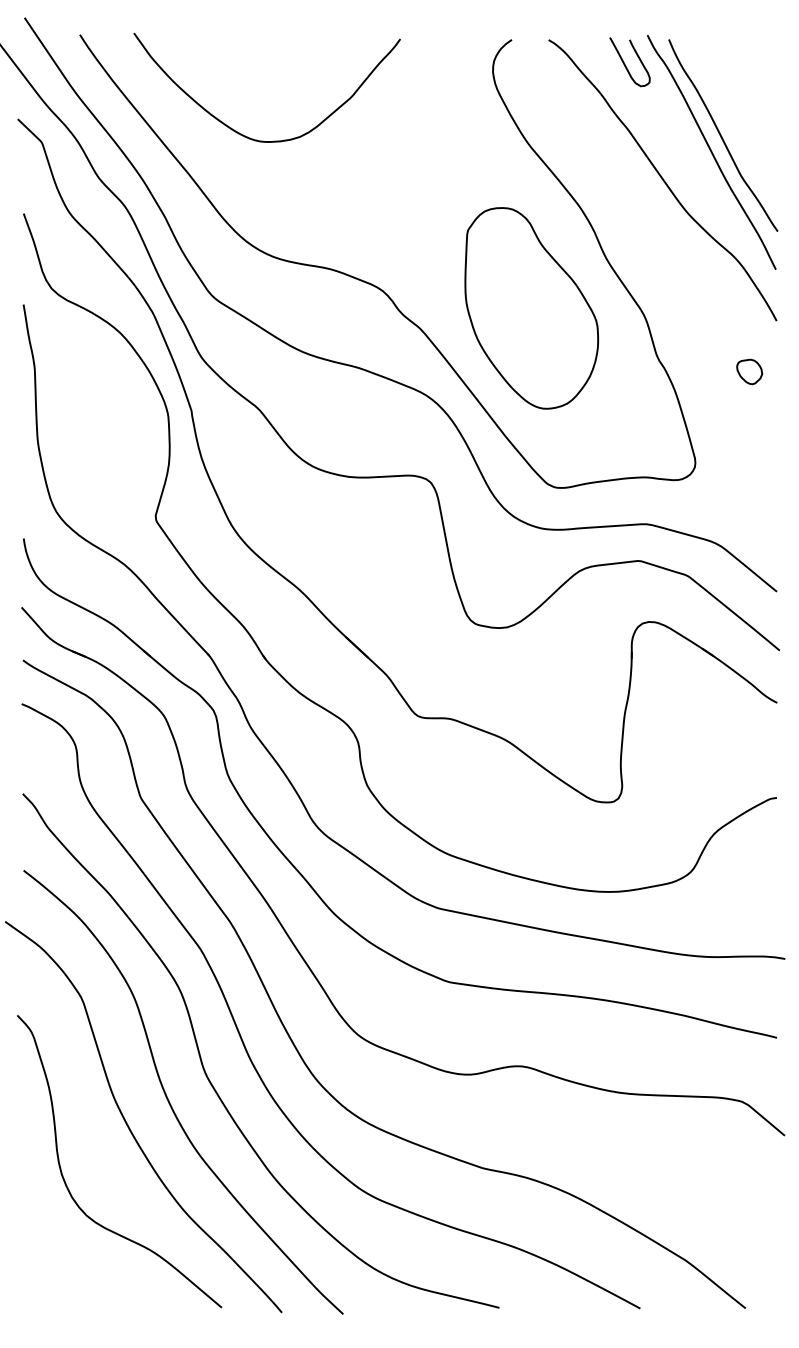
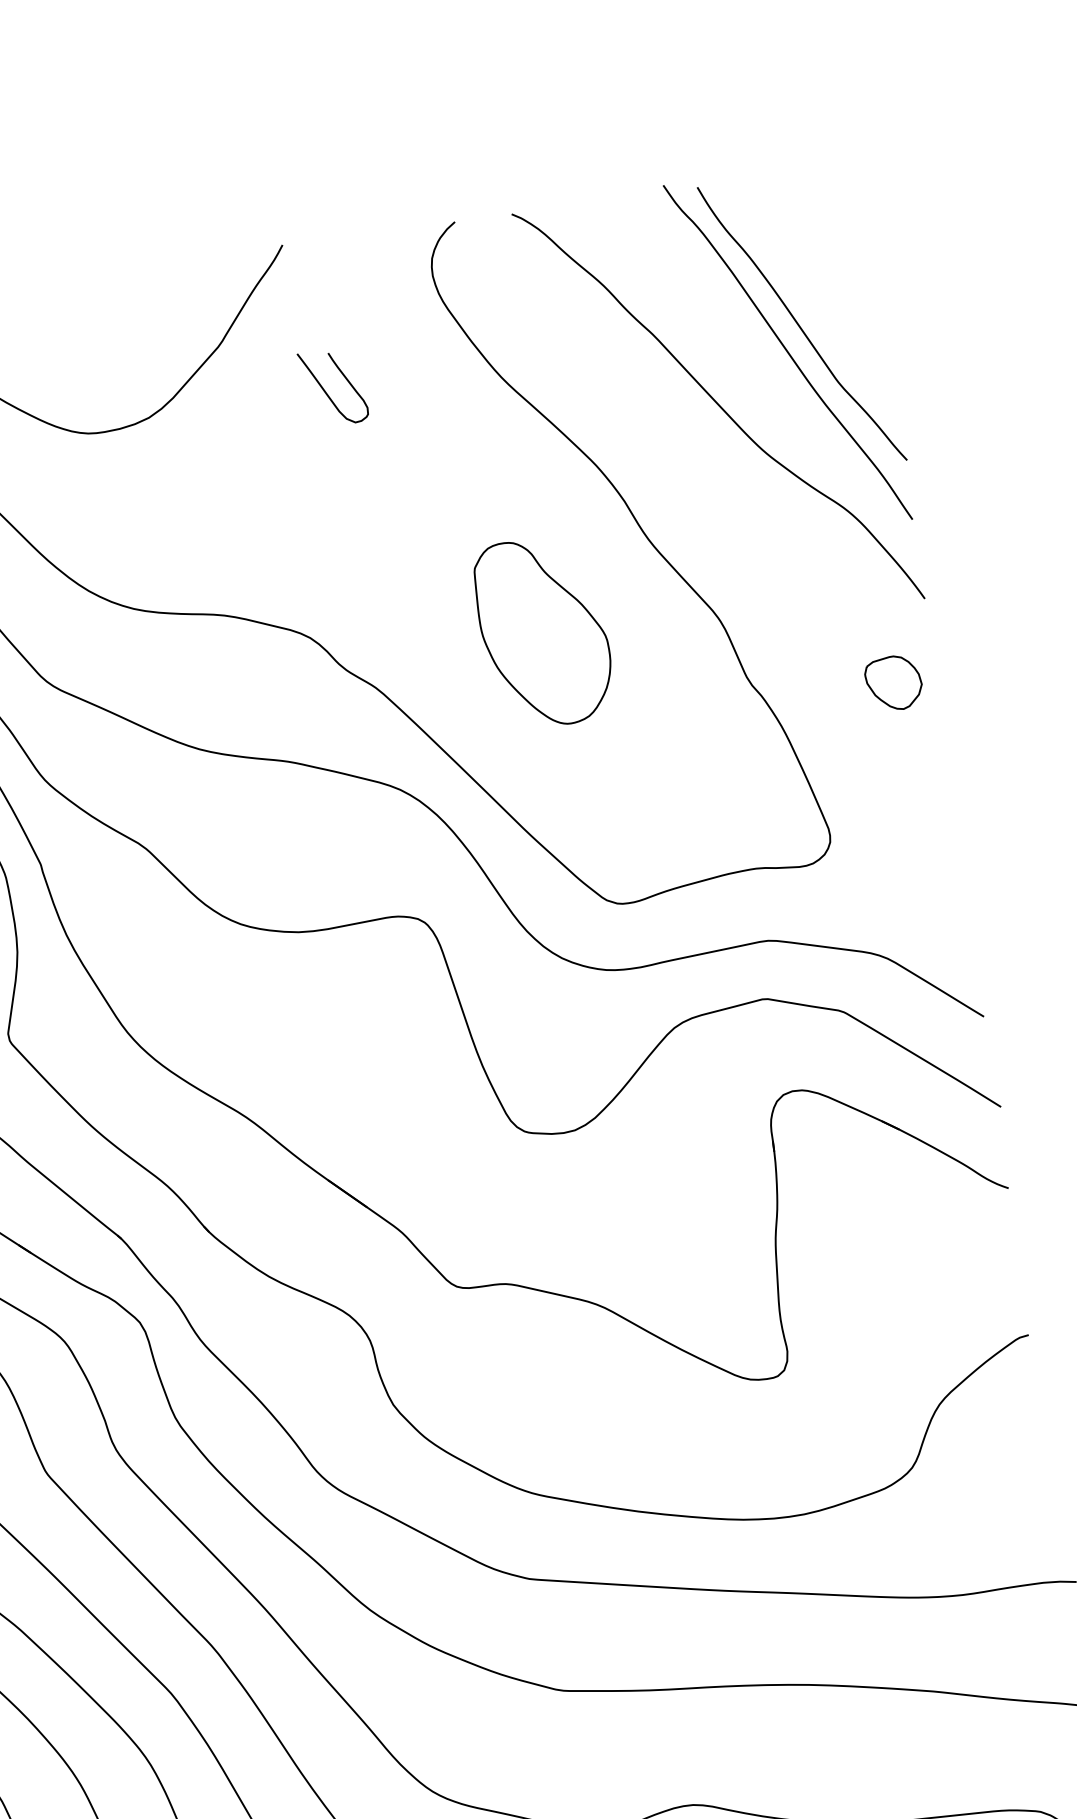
curve: (626, 65) -> (328, 393), moved
part: (531, 308) -> (543, 632), size x0.6
part: (749, 371) -> (893, 682), size x1.4

